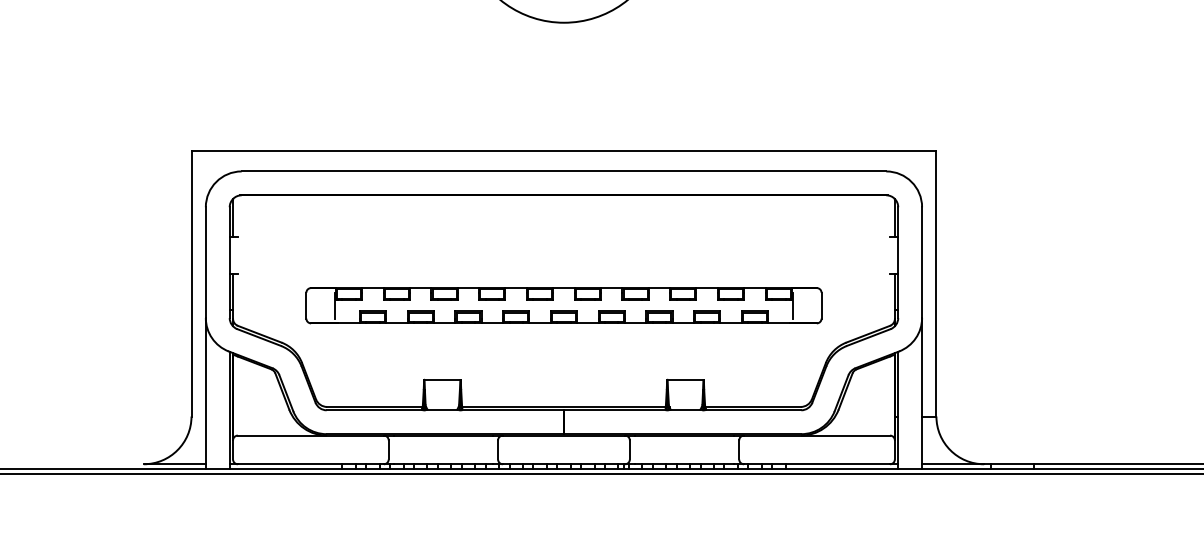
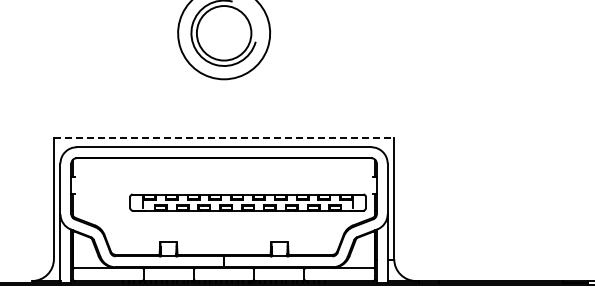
line: (564, 152) -> (224, 138), solid -> dashed
part: (562, 305) -> (247, 202), moved

